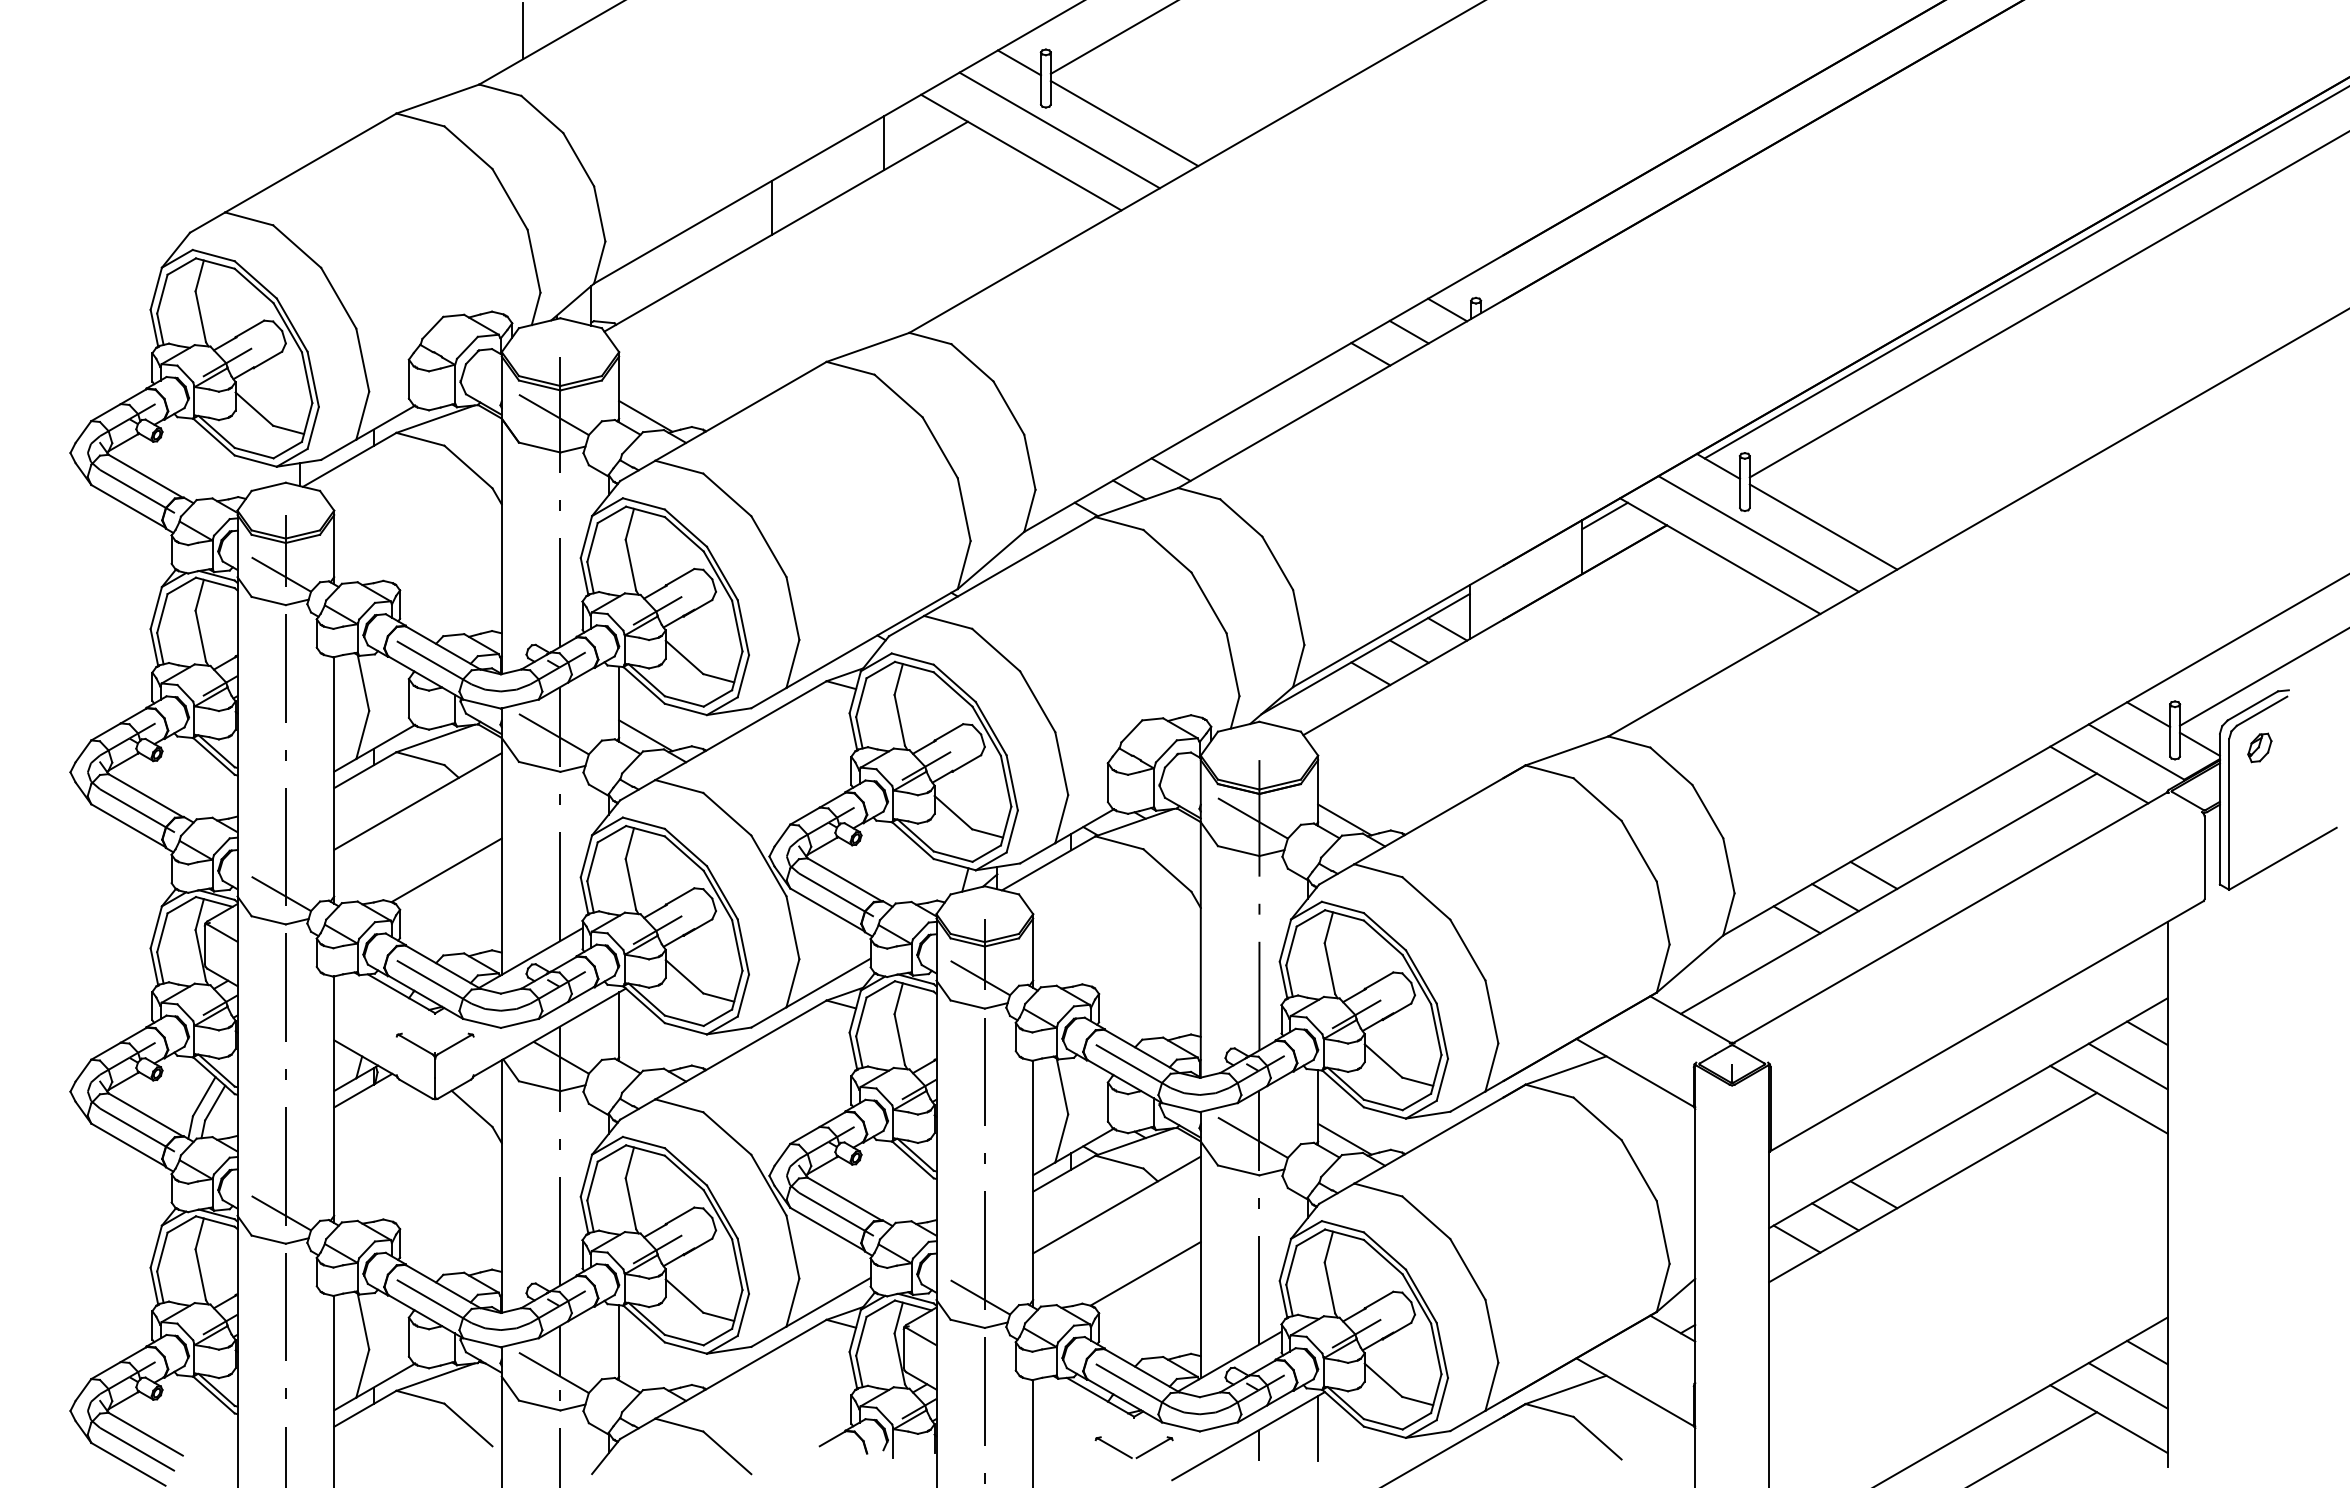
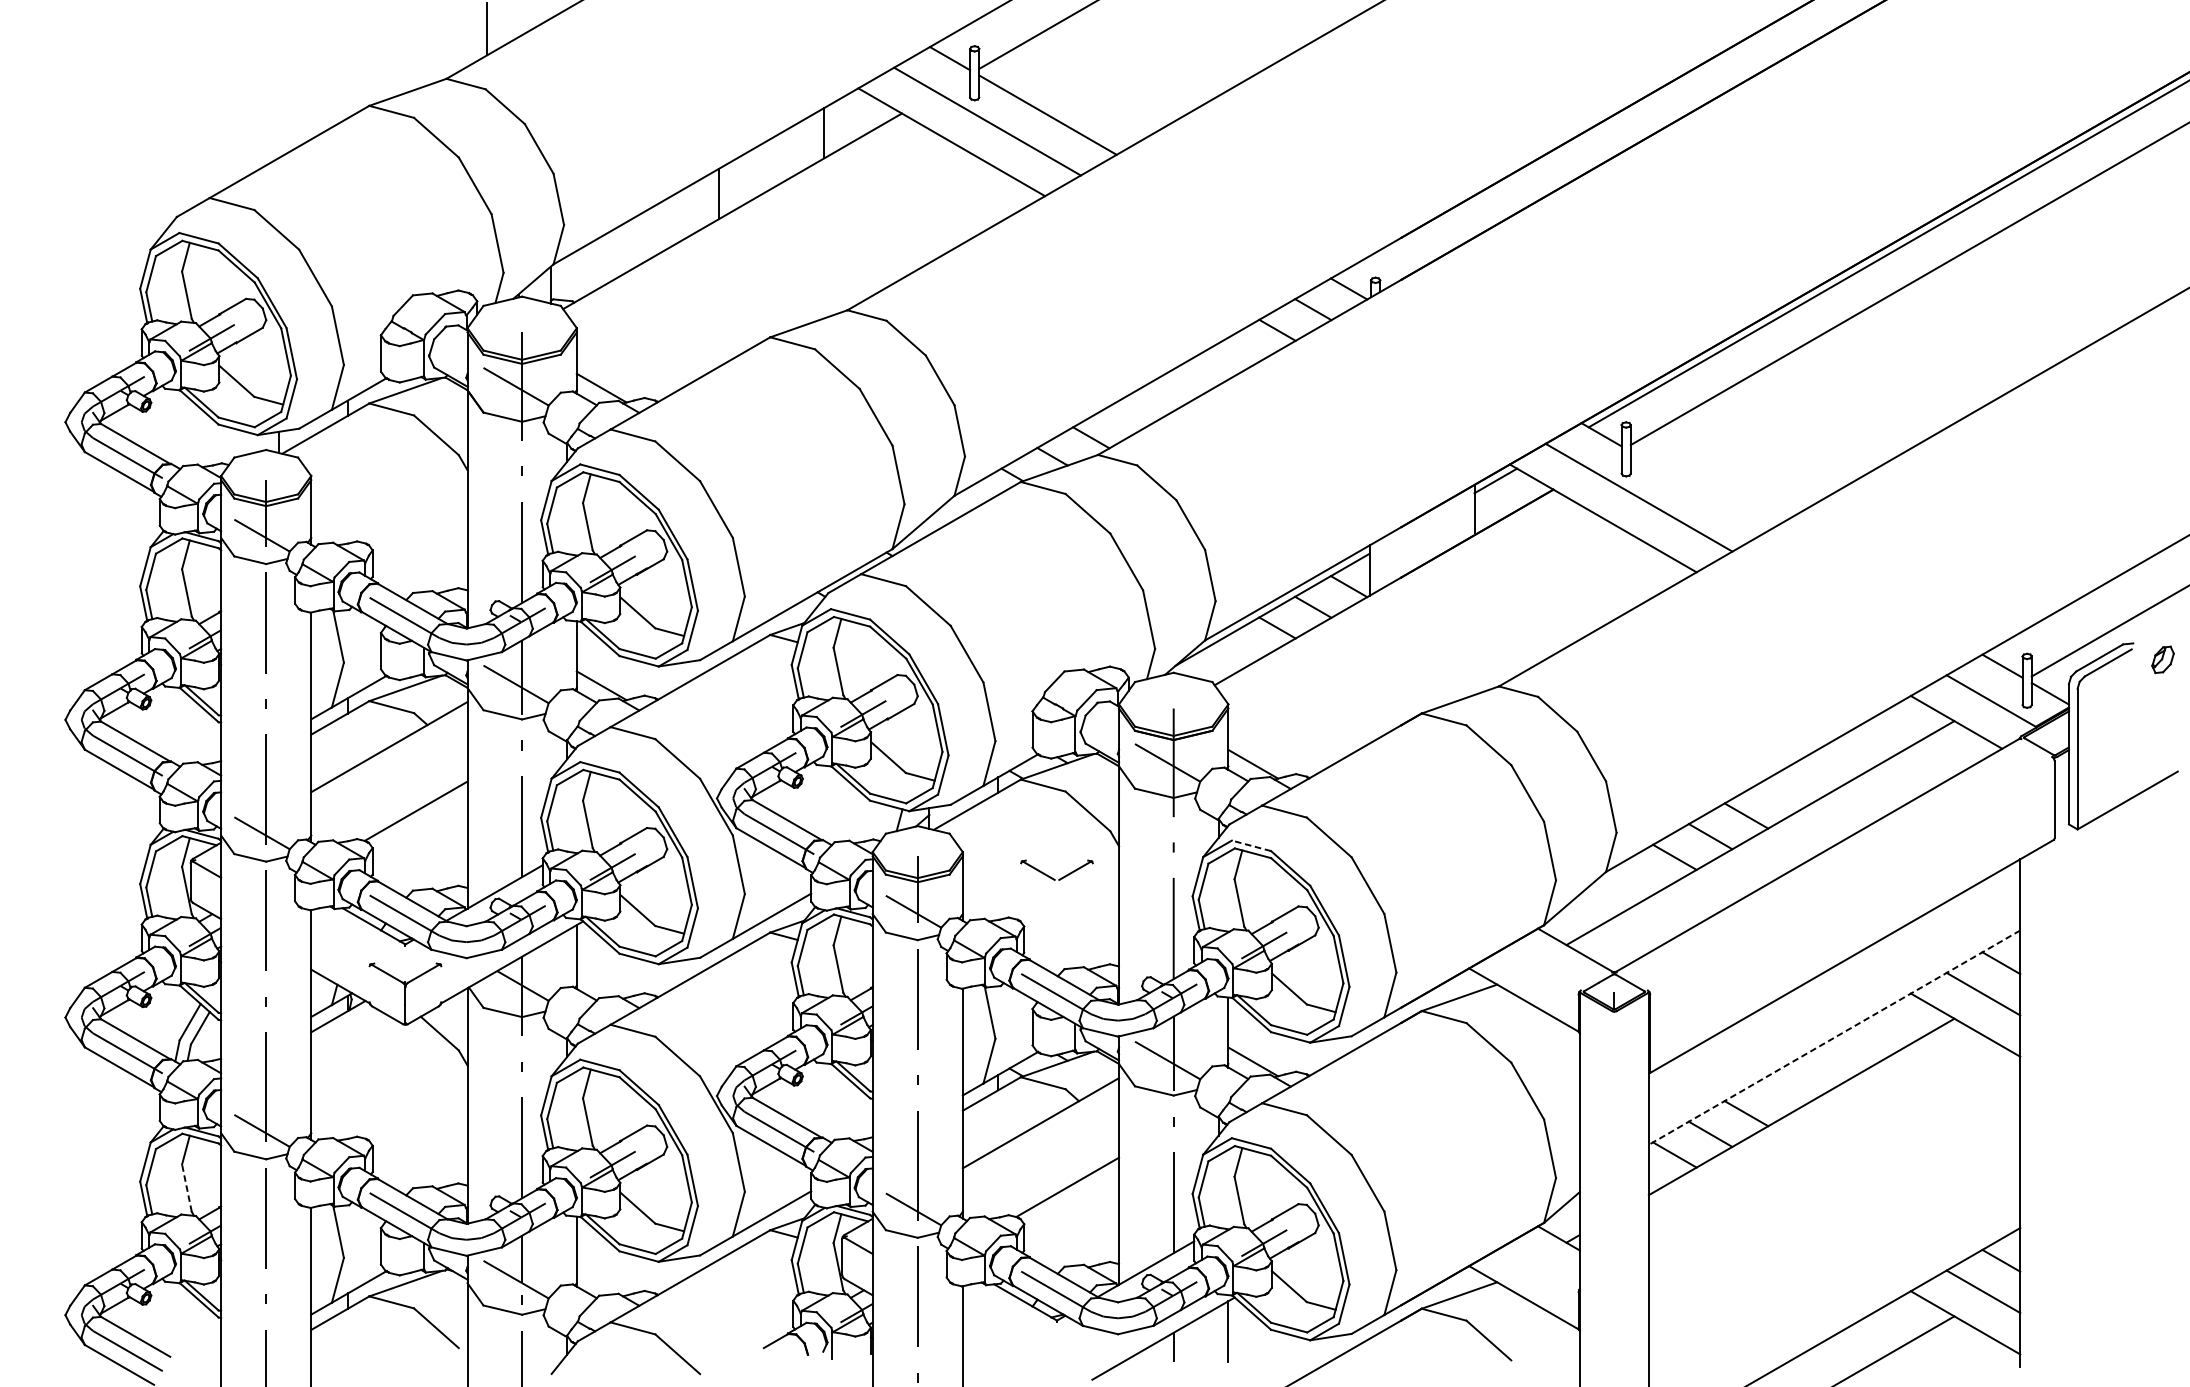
line: (1823, 526) -> (1699, 490), removed
part: (2259, 747) -> (2162, 659), moved
line: (1342, 907) -> (1251, 845), solid -> dashed
line: (1968, 1113) -> (1834, 1037), solid -> dashed
line: (200, 1274) -> (186, 1187), solid -> dashed
part: (1129, 1455) -> (1052, 877), moved

